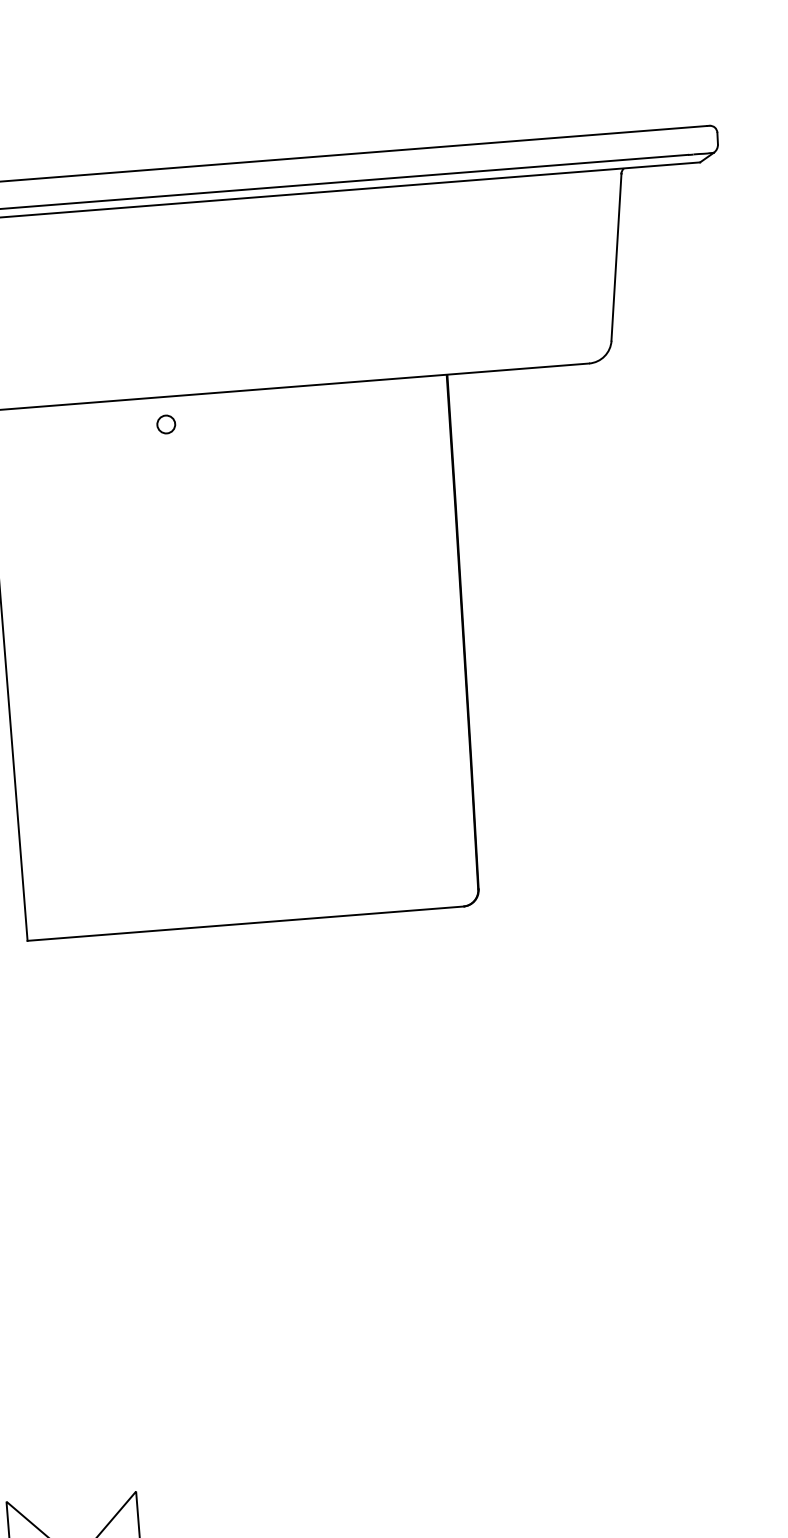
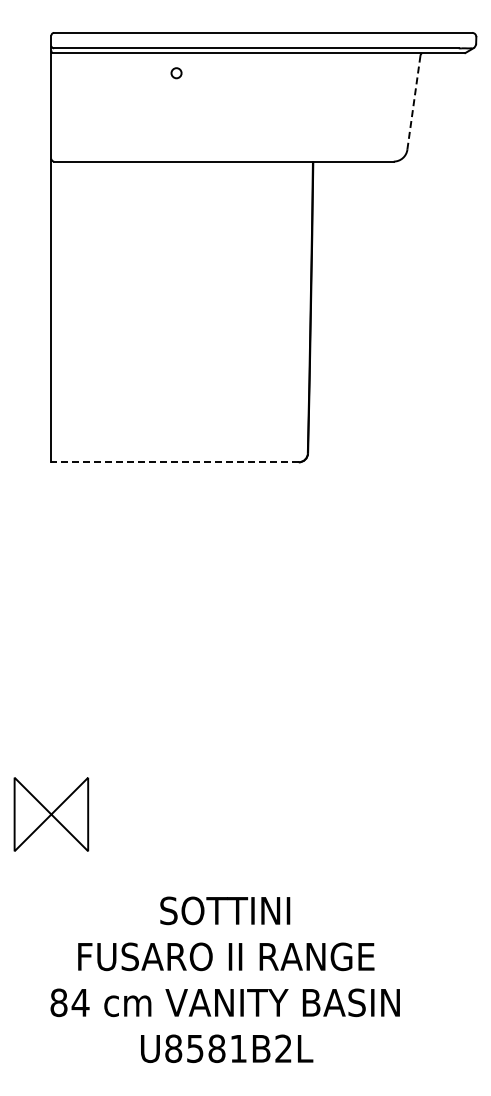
line: (615, 256) -> (413, 102), solid -> dashed
circle: (166, 424) -> (176, 73), moved
line: (246, 923) -> (175, 462), solid -> dashed

